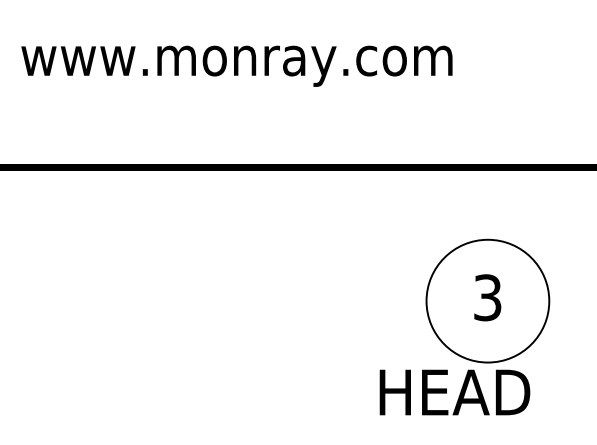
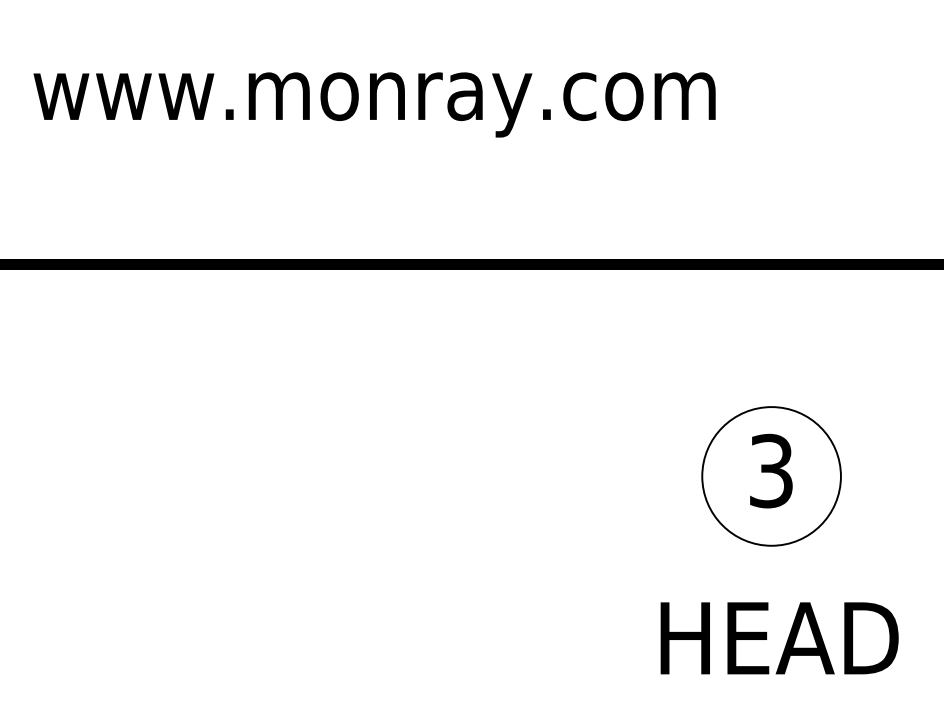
circle: (487, 301) -> (770, 476), size x0.71
text: (454, 392) -> (778, 638), moved

